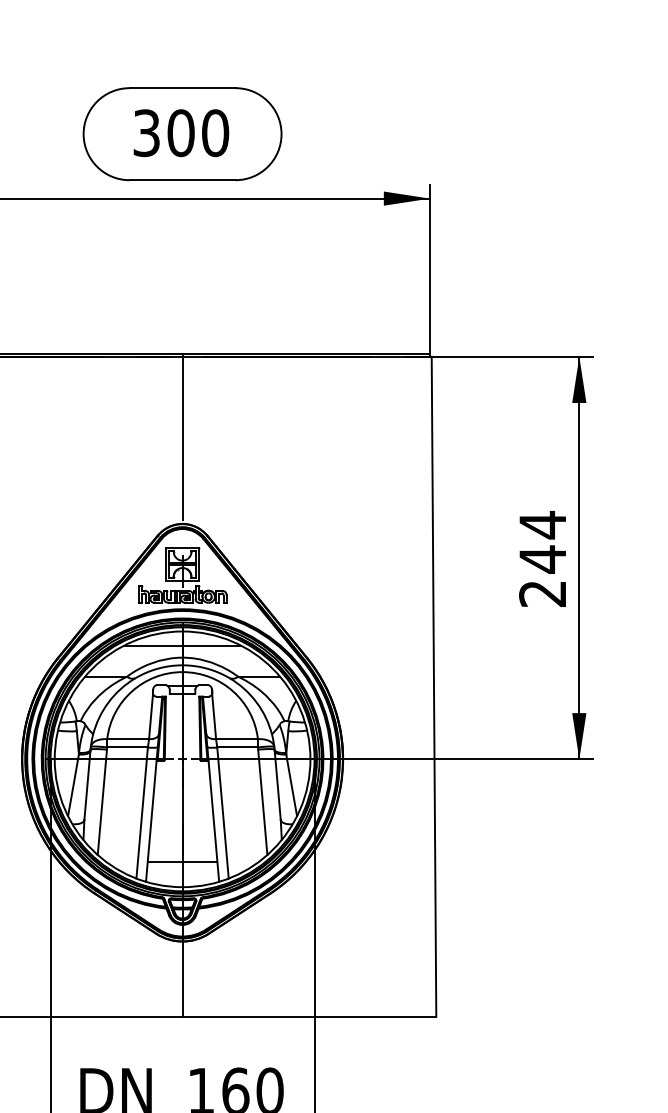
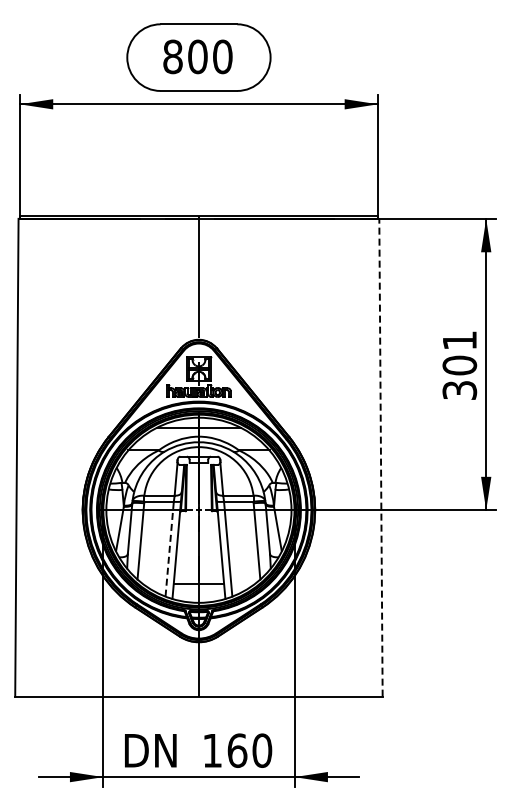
text: (146, 132) -> (172, 56), 300 -> 800
text: (542, 557) -> (459, 364), 244 -> 301
line: (433, 686) -> (380, 457), solid -> dashed
line: (141, 813) -> (169, 549), solid -> dashed

